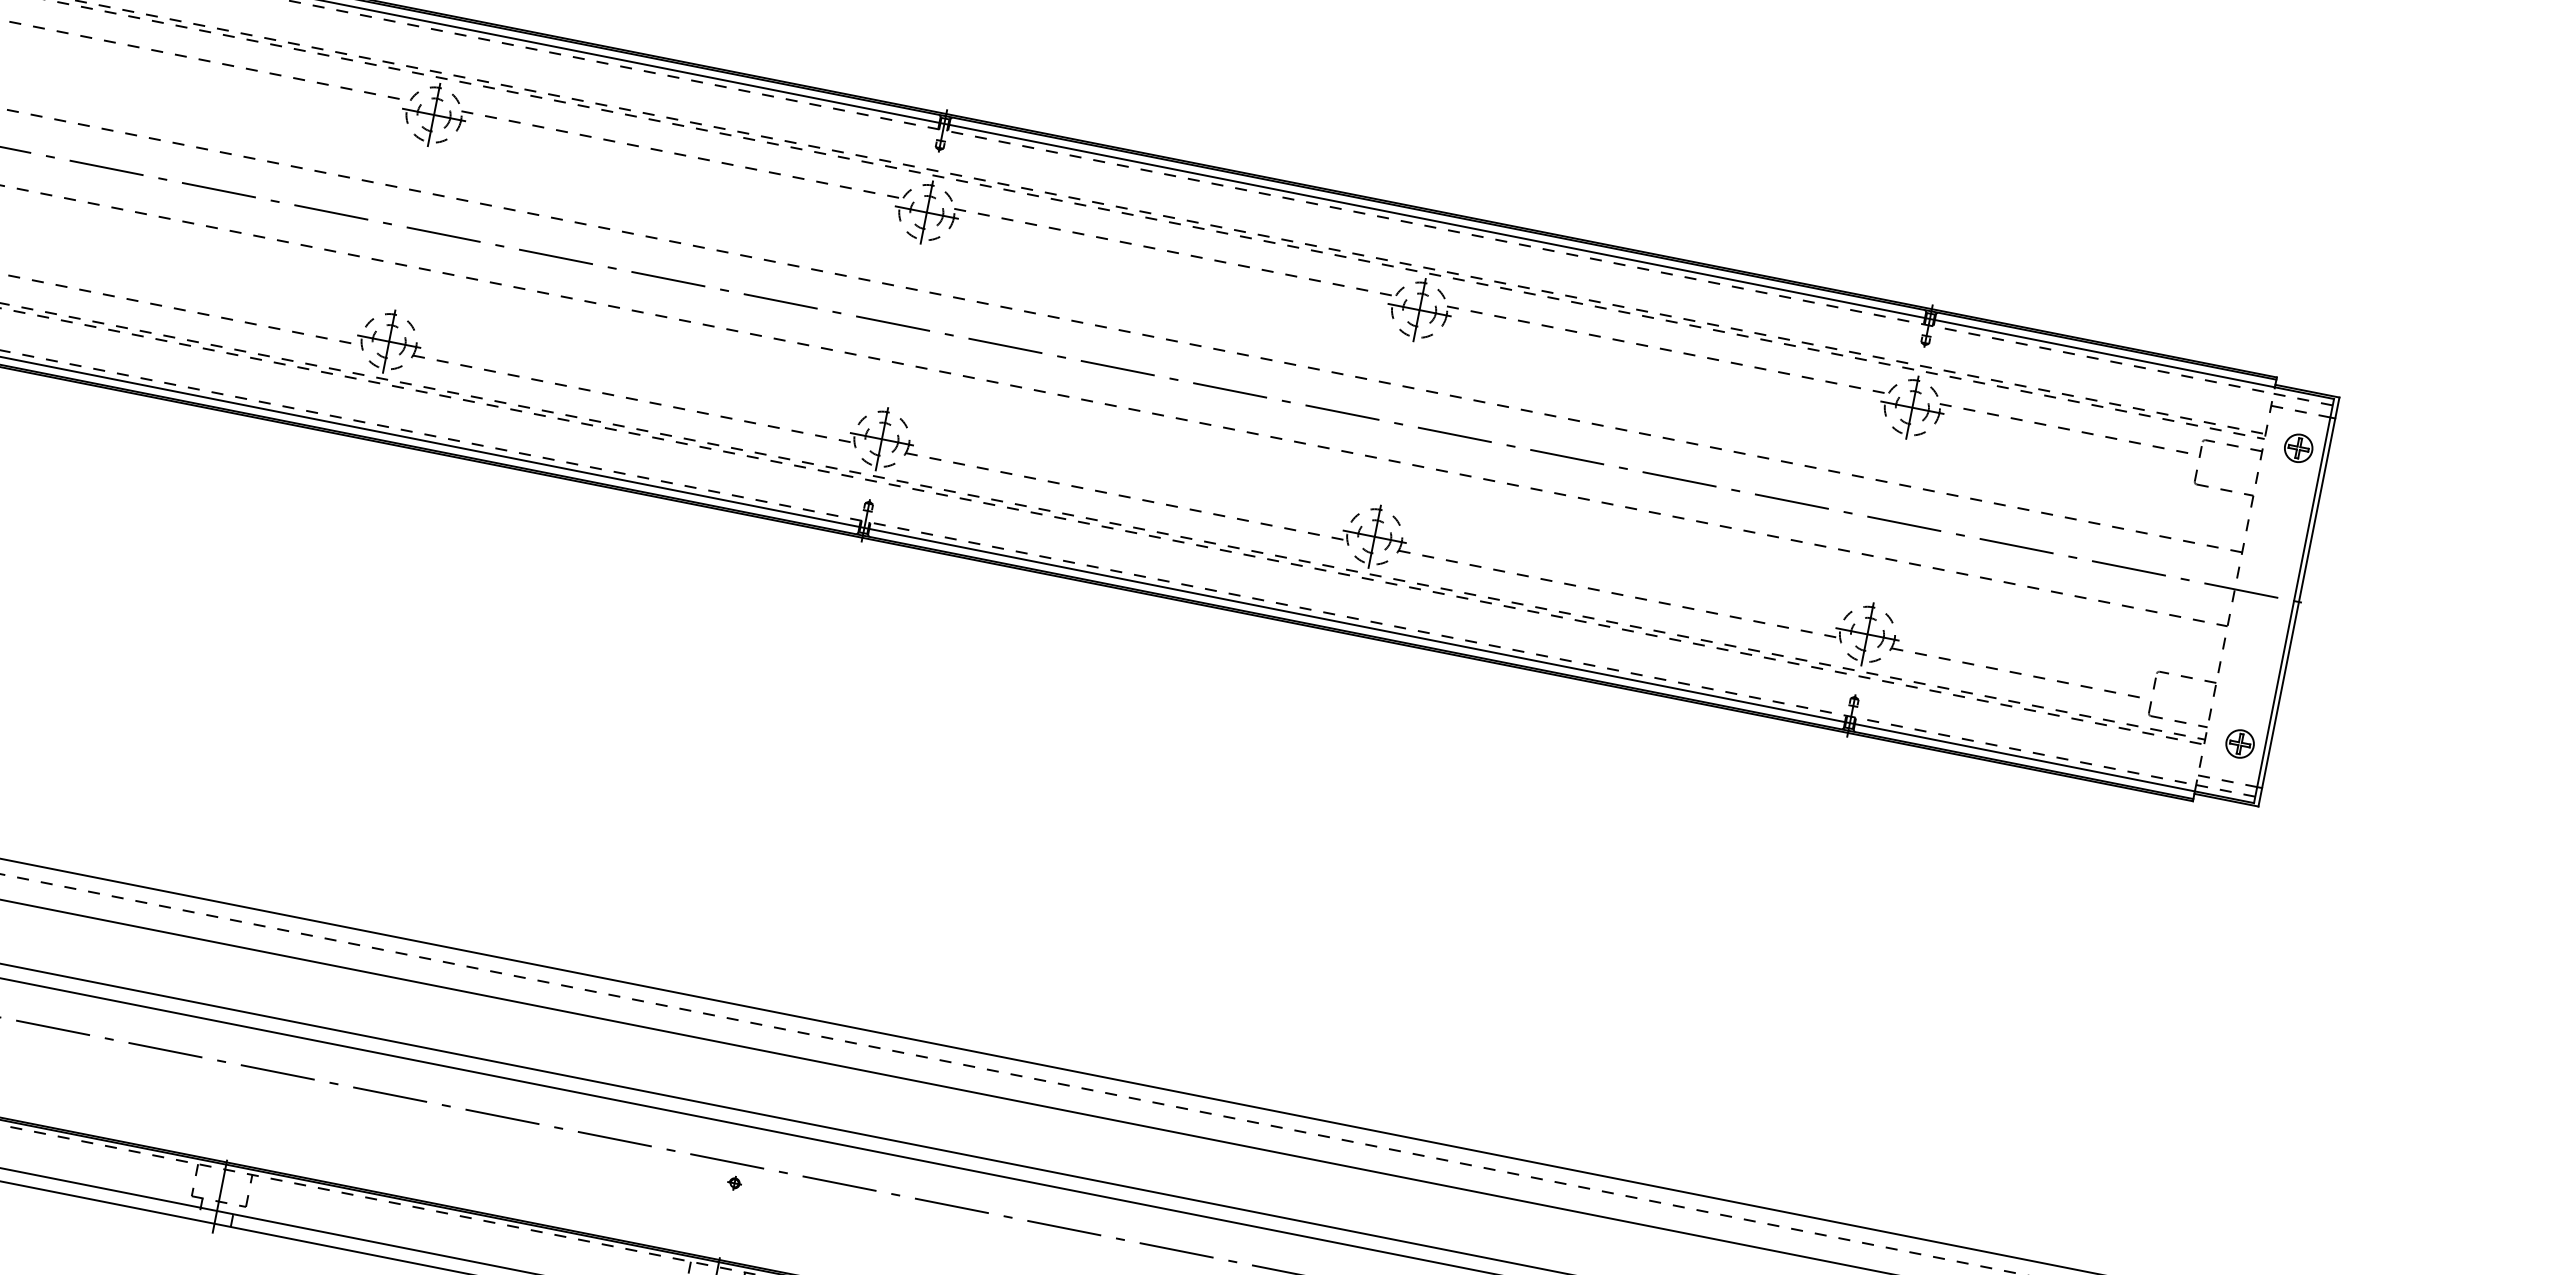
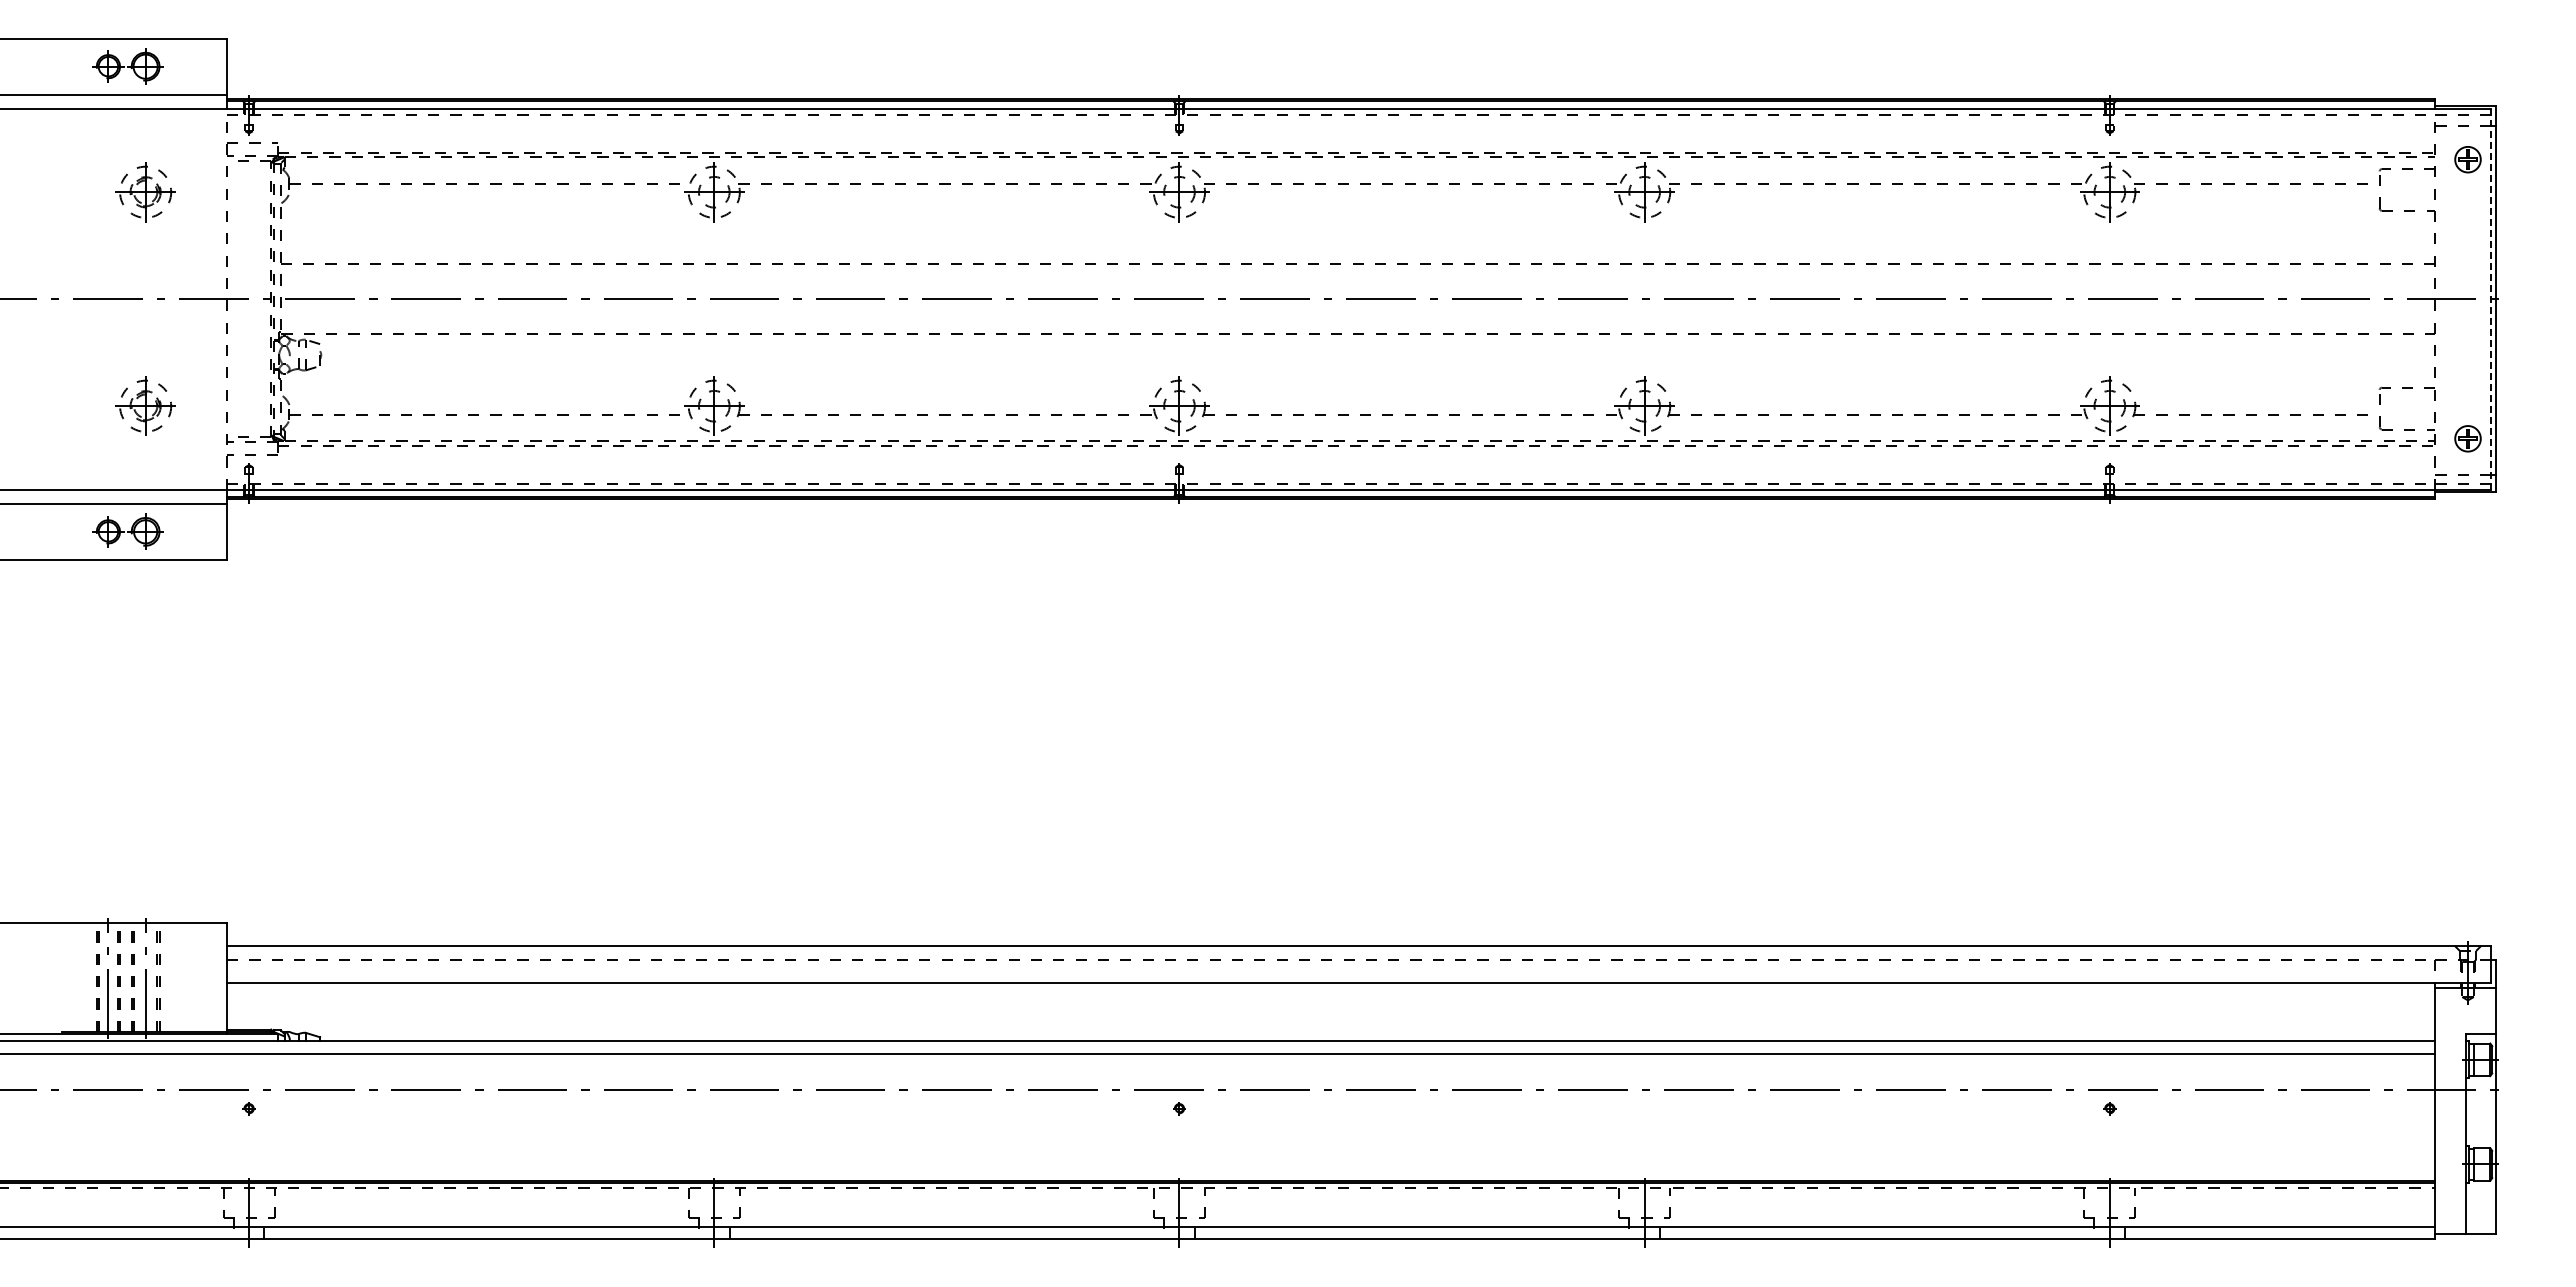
line: (2294, 601) -> (2491, 299), solid -> dashed

